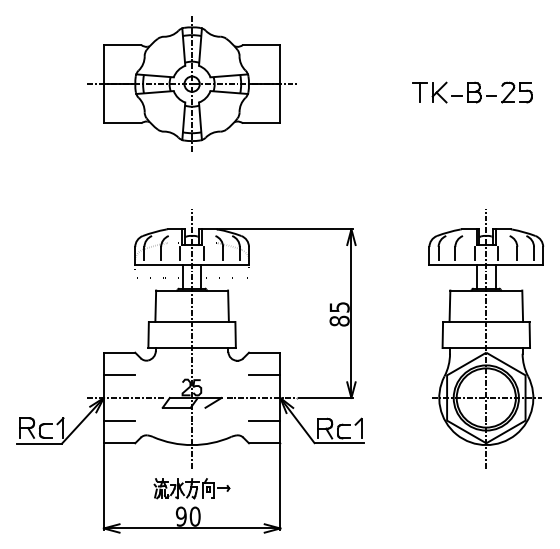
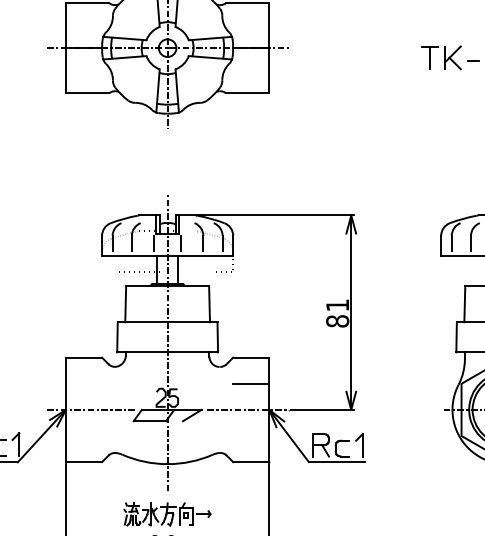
text: (339, 307) -> (337, 305), 85 -> 81
line: (119, 375) -> (83, 383), removed
line: (119, 420) -> (83, 435), removed
line: (264, 420) -> (251, 435), removed

